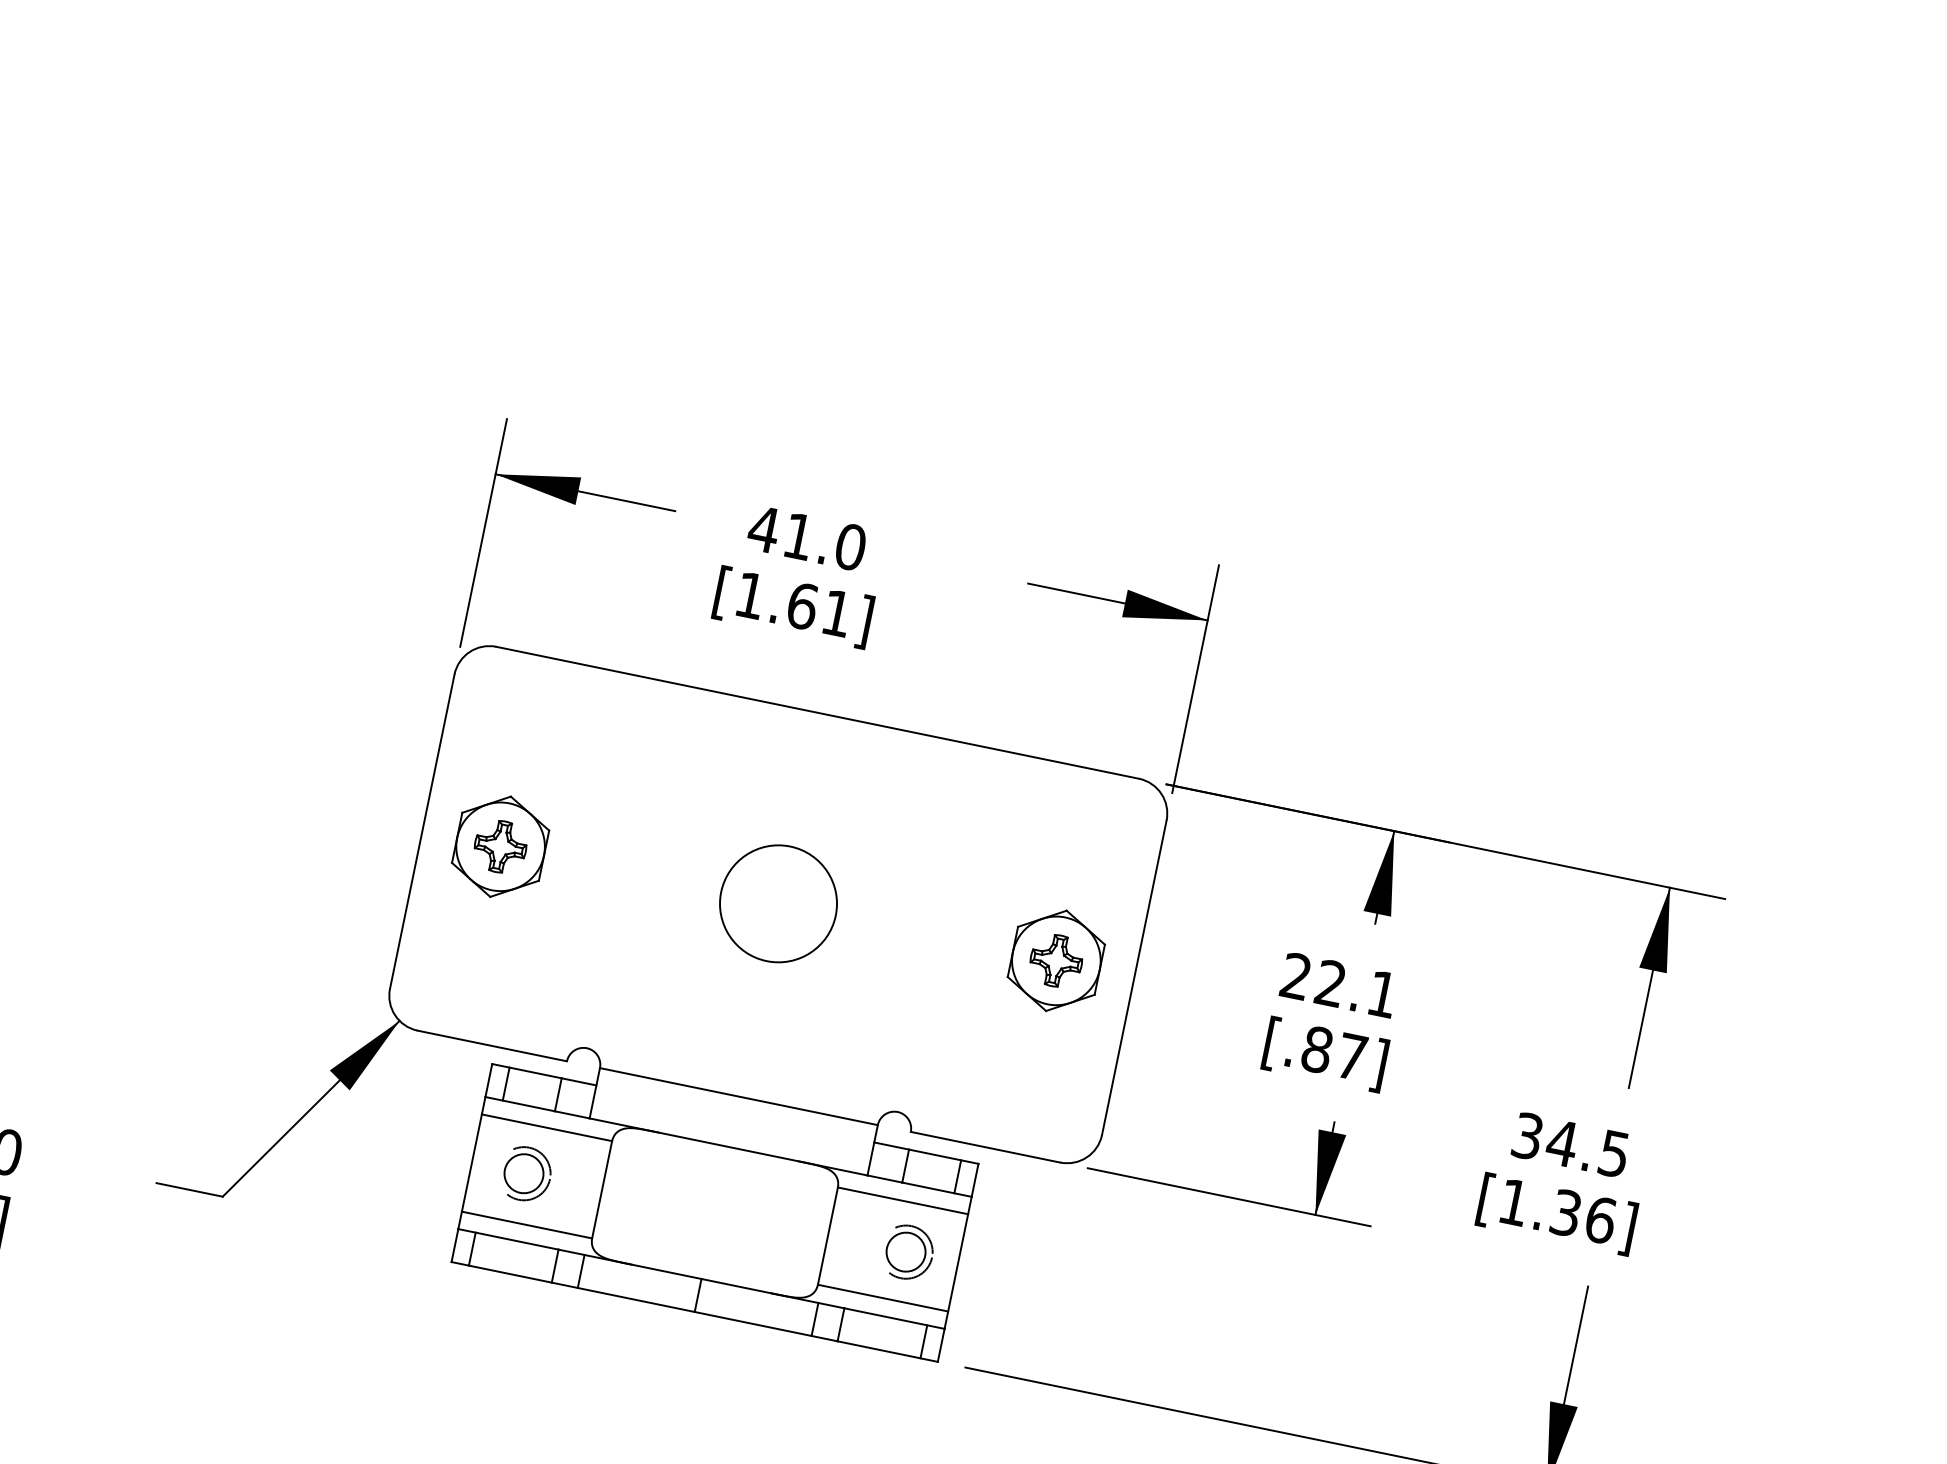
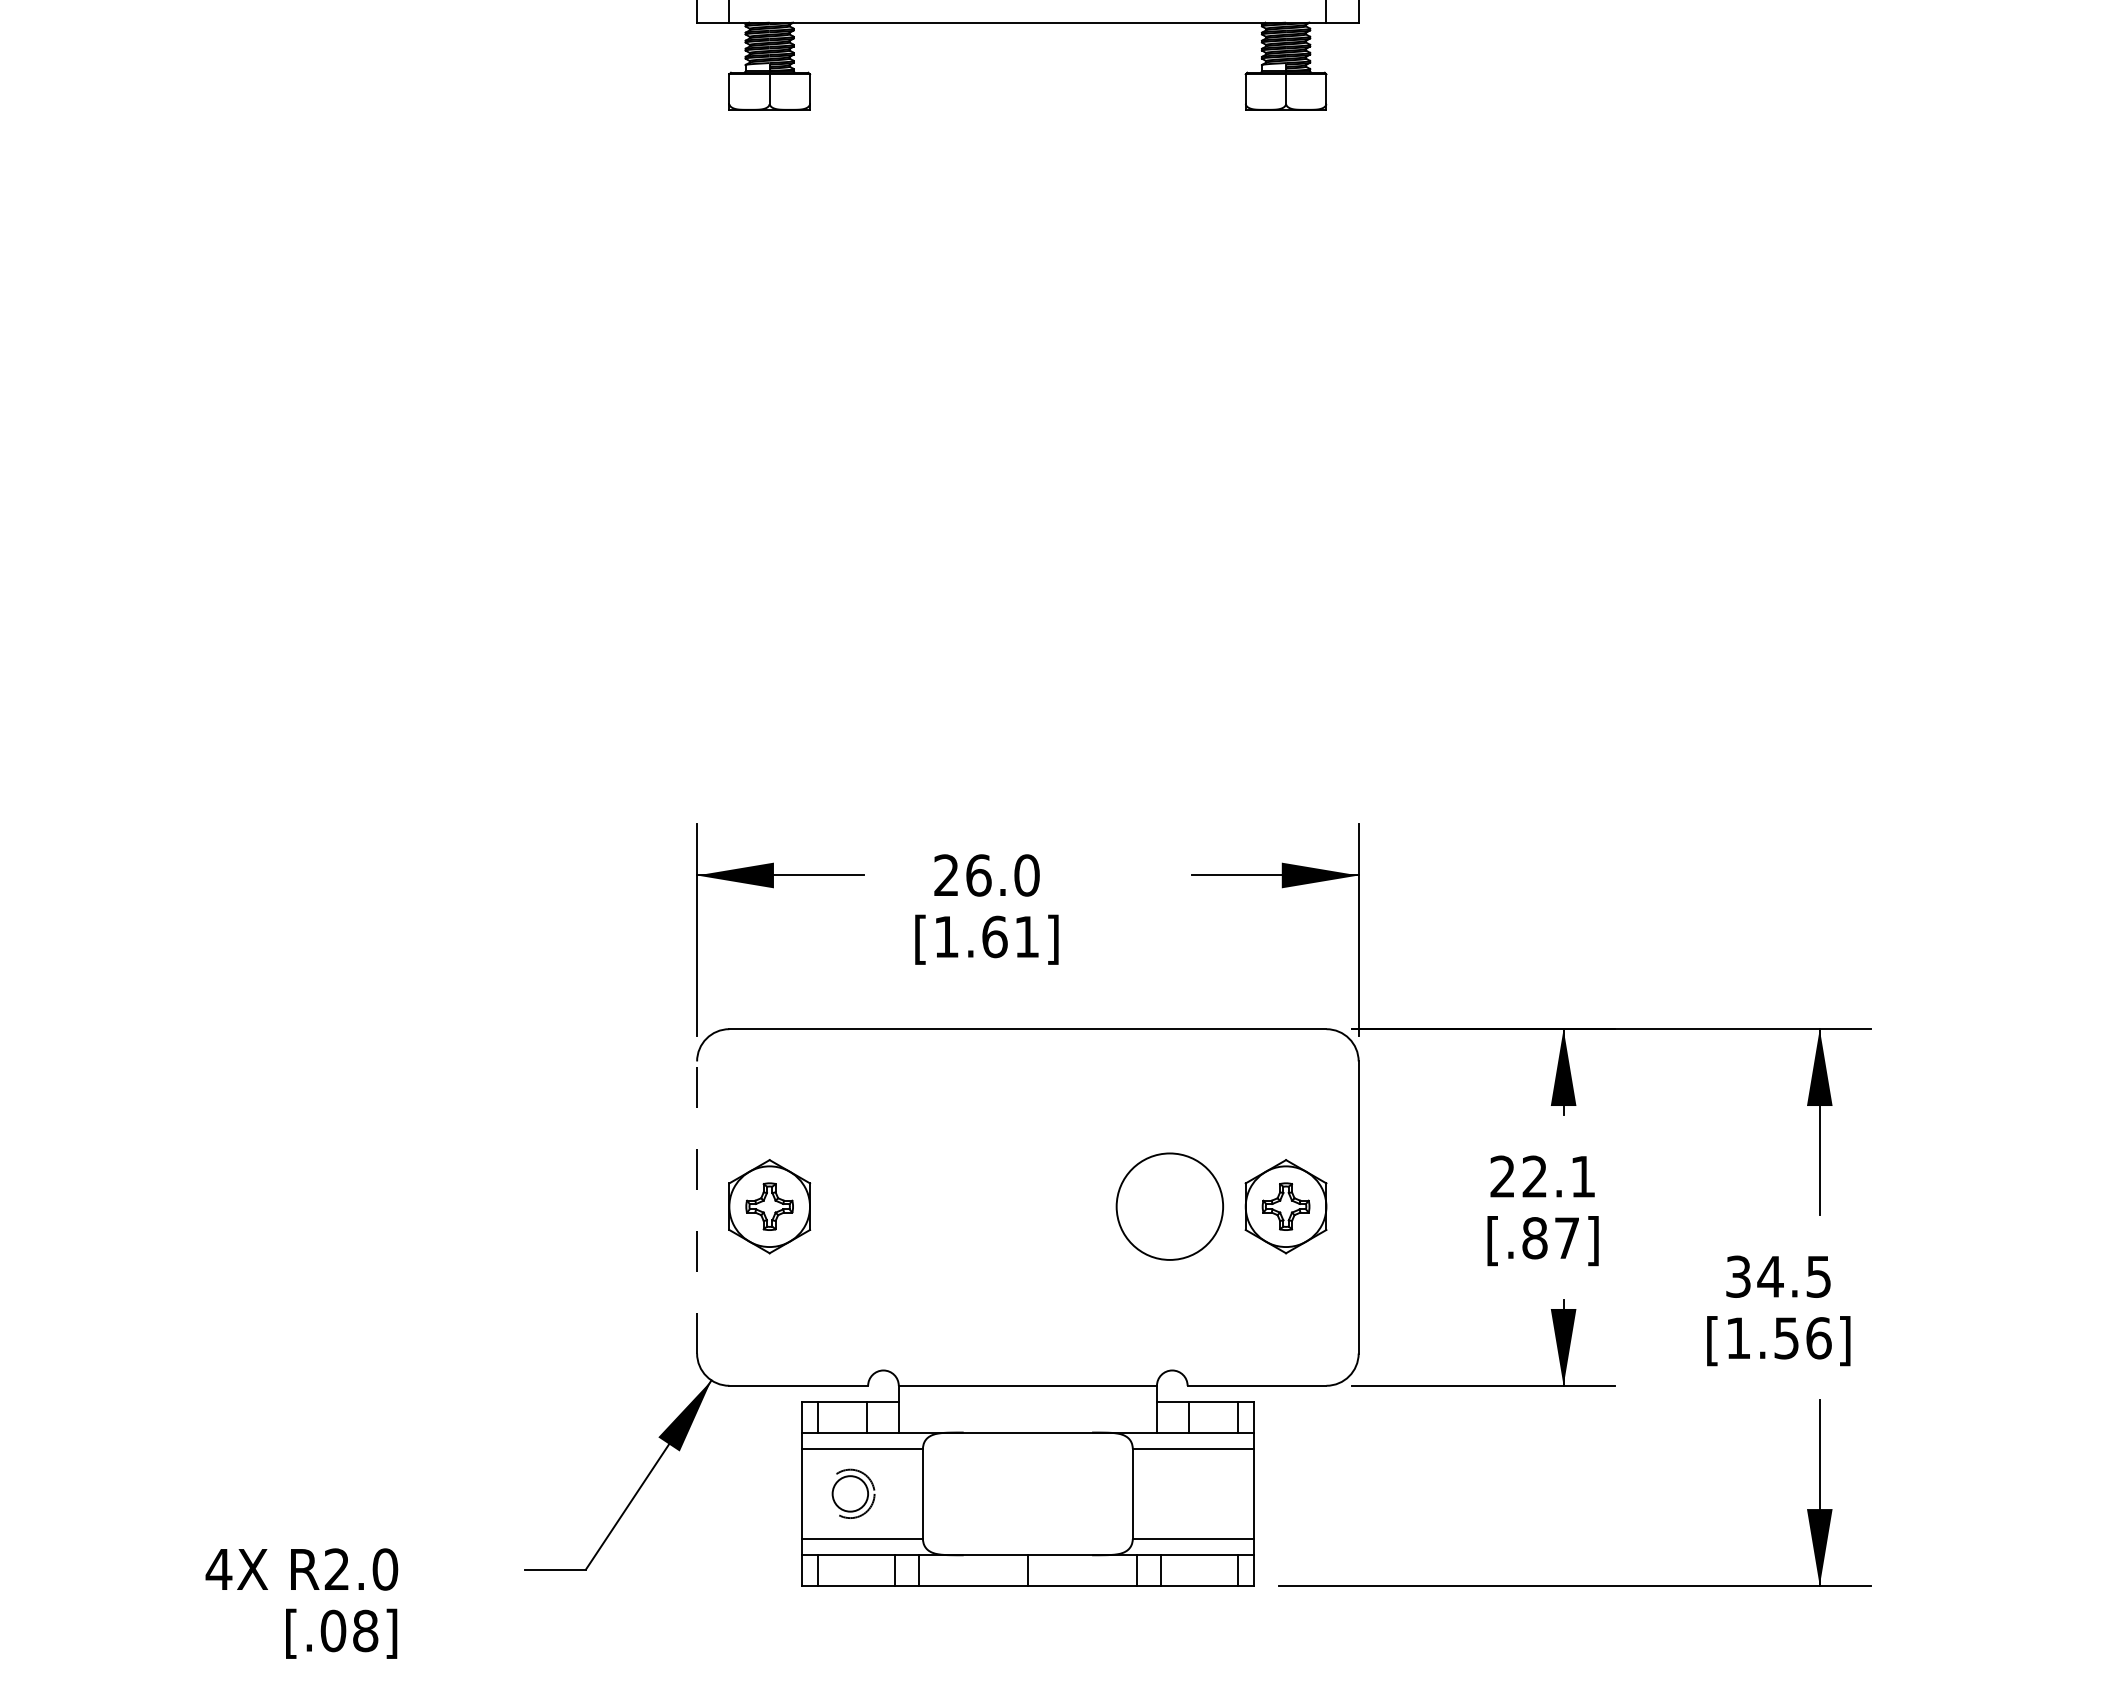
text: (781, 532) -> (962, 875), 41.0 -> 26.0
line: (422, 830) -> (697, 1206), solid -> dashed
circle: (778, 903) -> (1169, 1206), moved
text: (1566, 1212) -> (1786, 1337), [1.36] -> [1.56]
part: (909, 1252) -> (1208, 1493), removed

